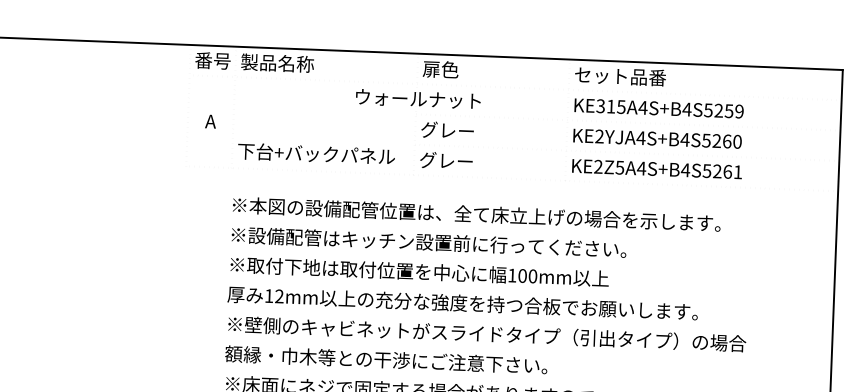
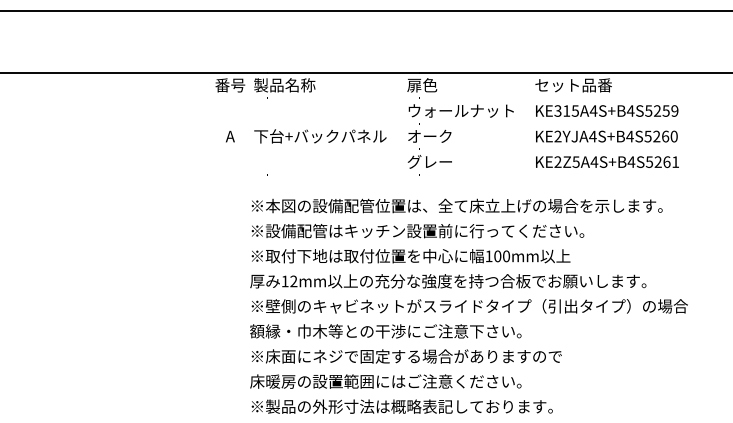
text: (417, 98) -> (460, 110), moved
text: (447, 130) -> (429, 136), グレー -> オーク
text: (316, 154) -> (320, 136), moved

